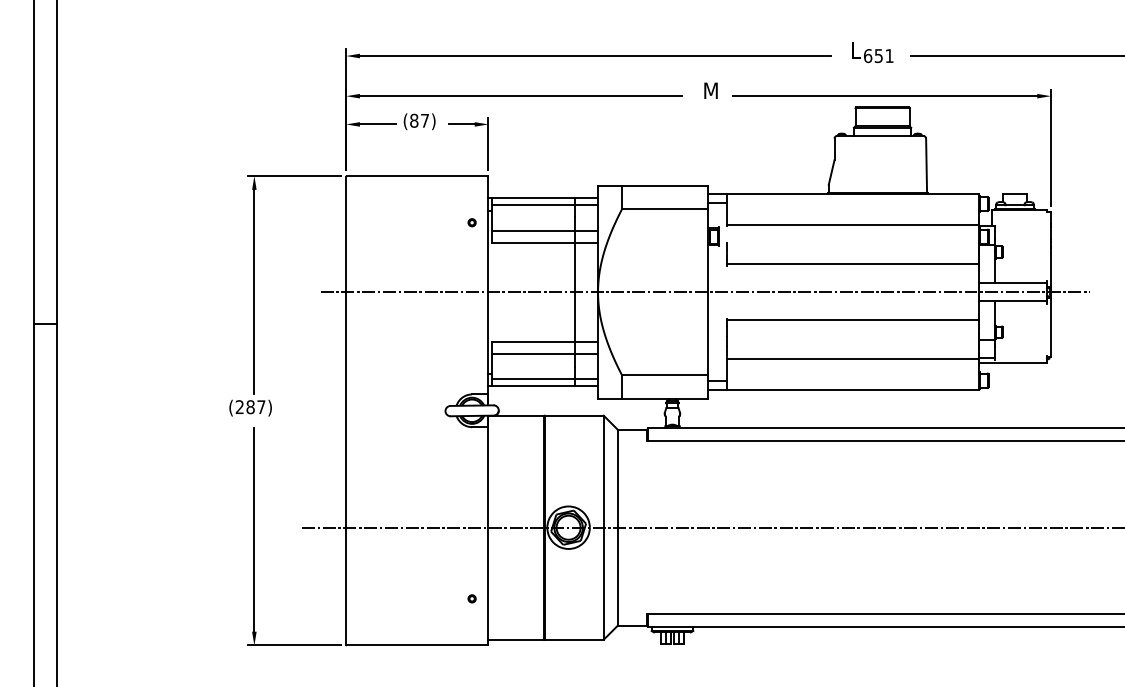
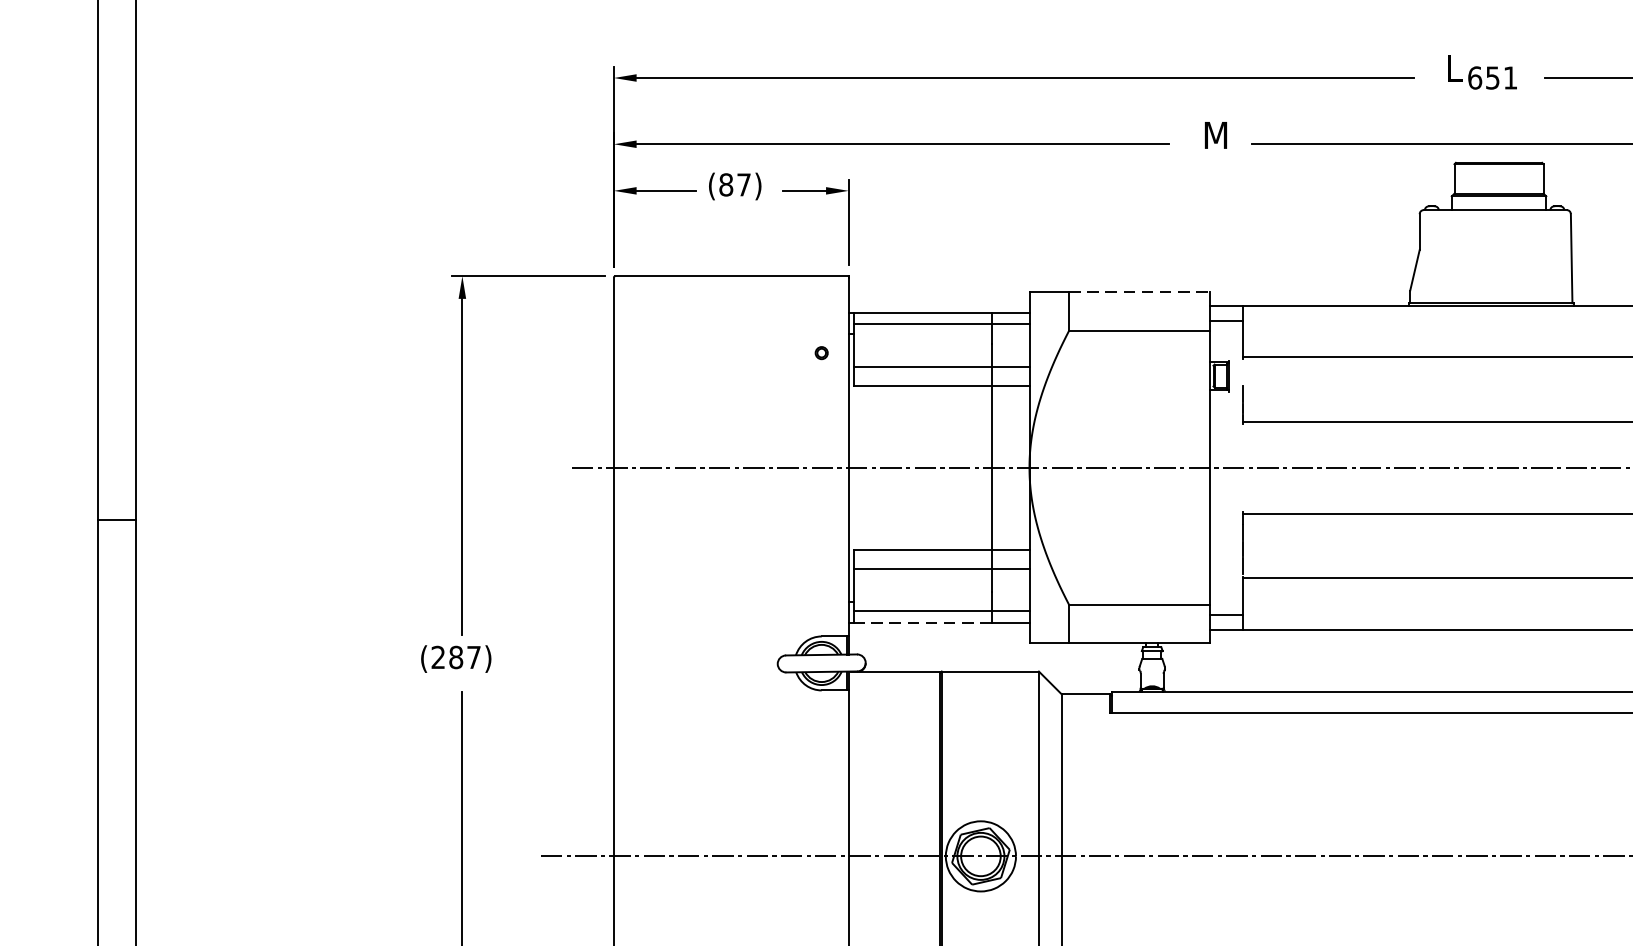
line: (664, 185) -> (1139, 291), solid -> dashed
line: (533, 386) -> (922, 623), solid -> dashed

